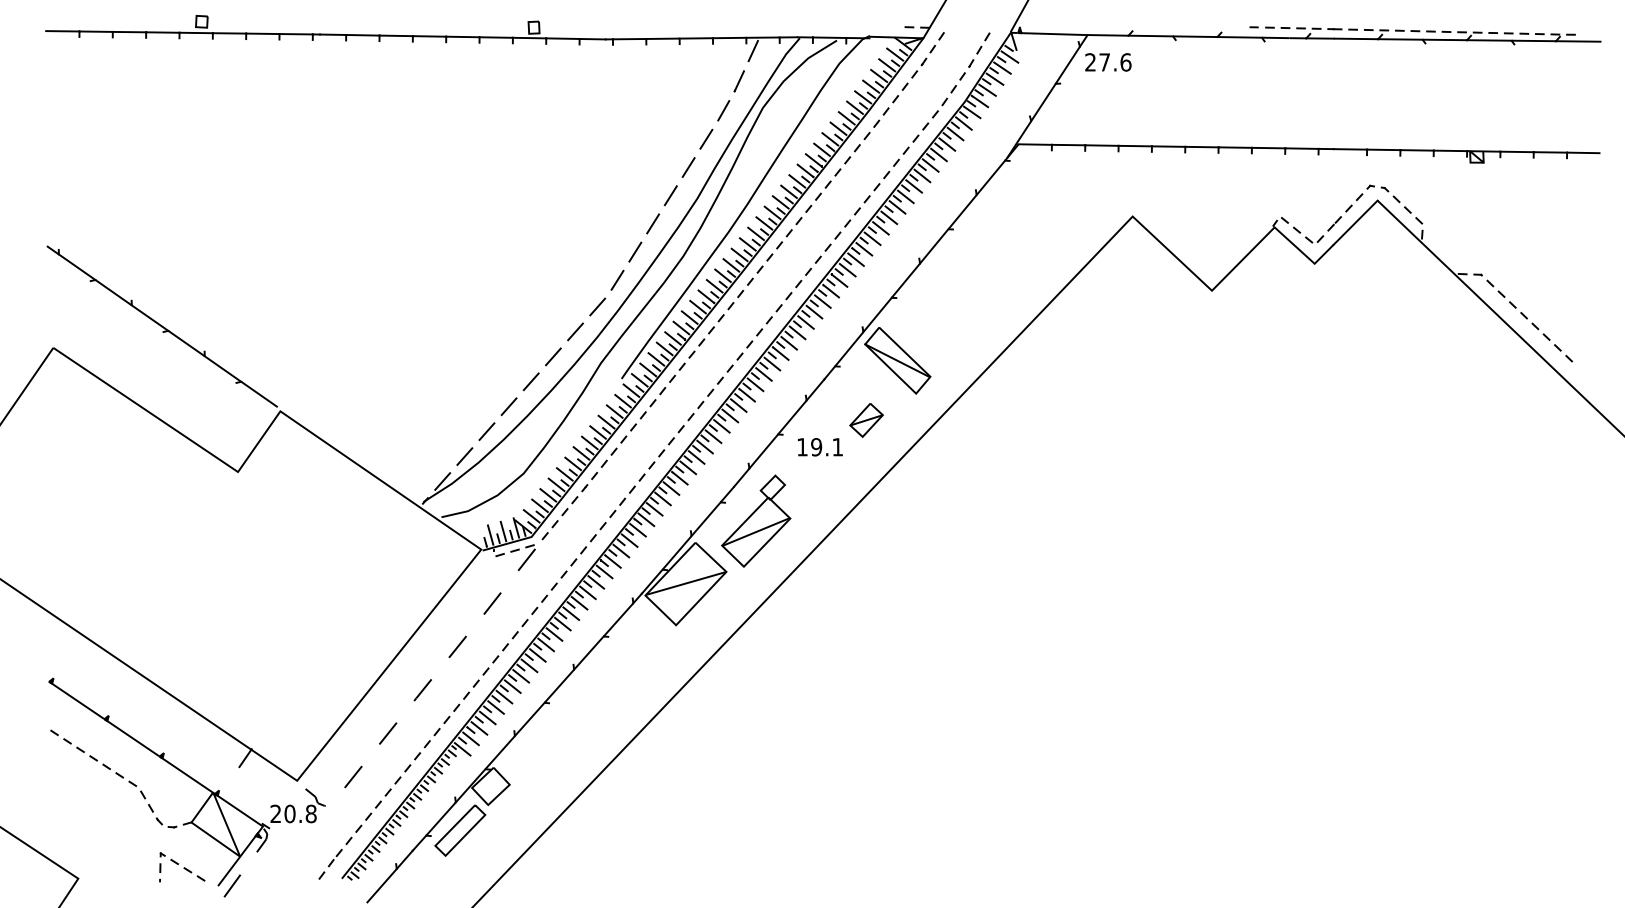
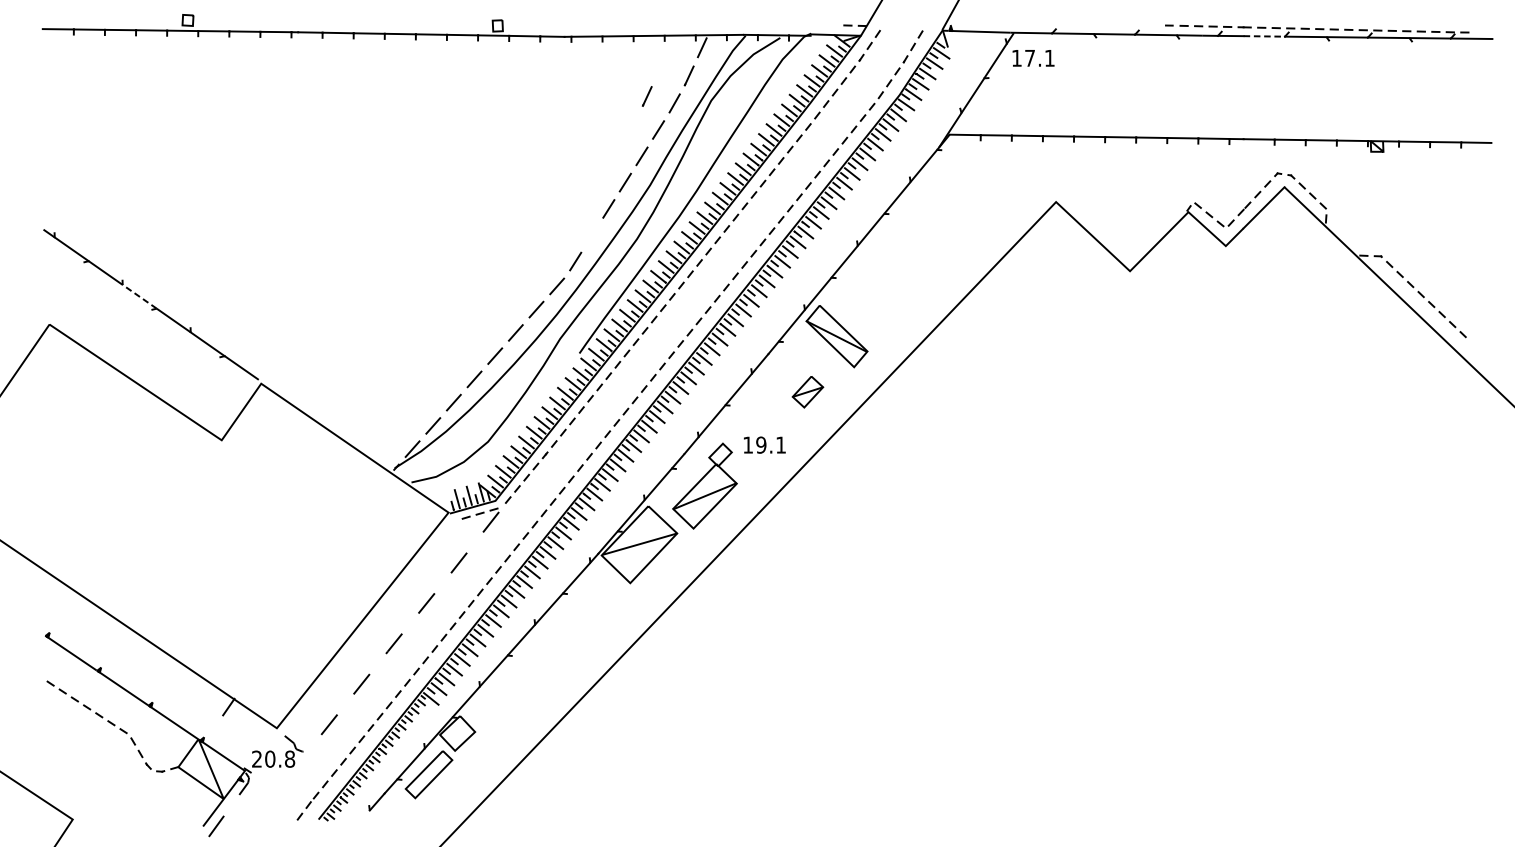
line: (1357, 38) -> (1265, 36), solid -> dashed
text: (1108, 62) -> (1033, 58), 27.6 -> 17.1
line: (693, 103) -> (646, 96), added
line: (635, 251) -> (592, 234), removed
line: (149, 317) -> (139, 296), solid -> dashed
text: (820, 447) -> (764, 445), moved
part: (182, 867) -> (169, 809), removed
line: (381, 885) -> (355, 825), removed

